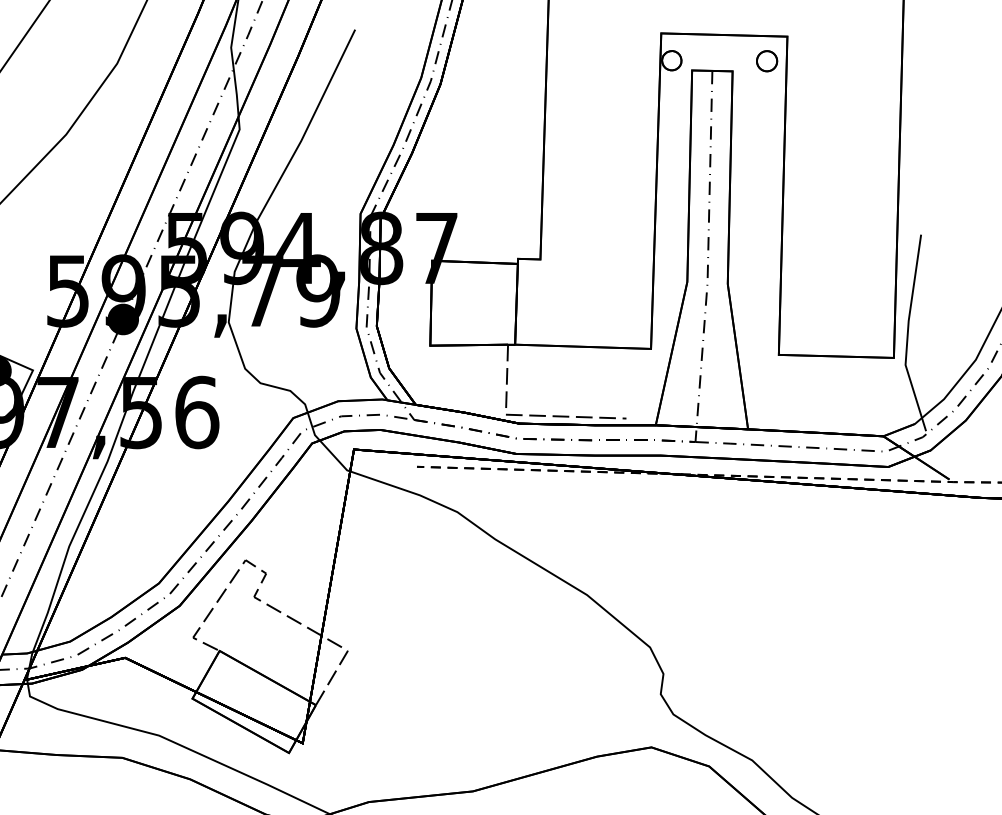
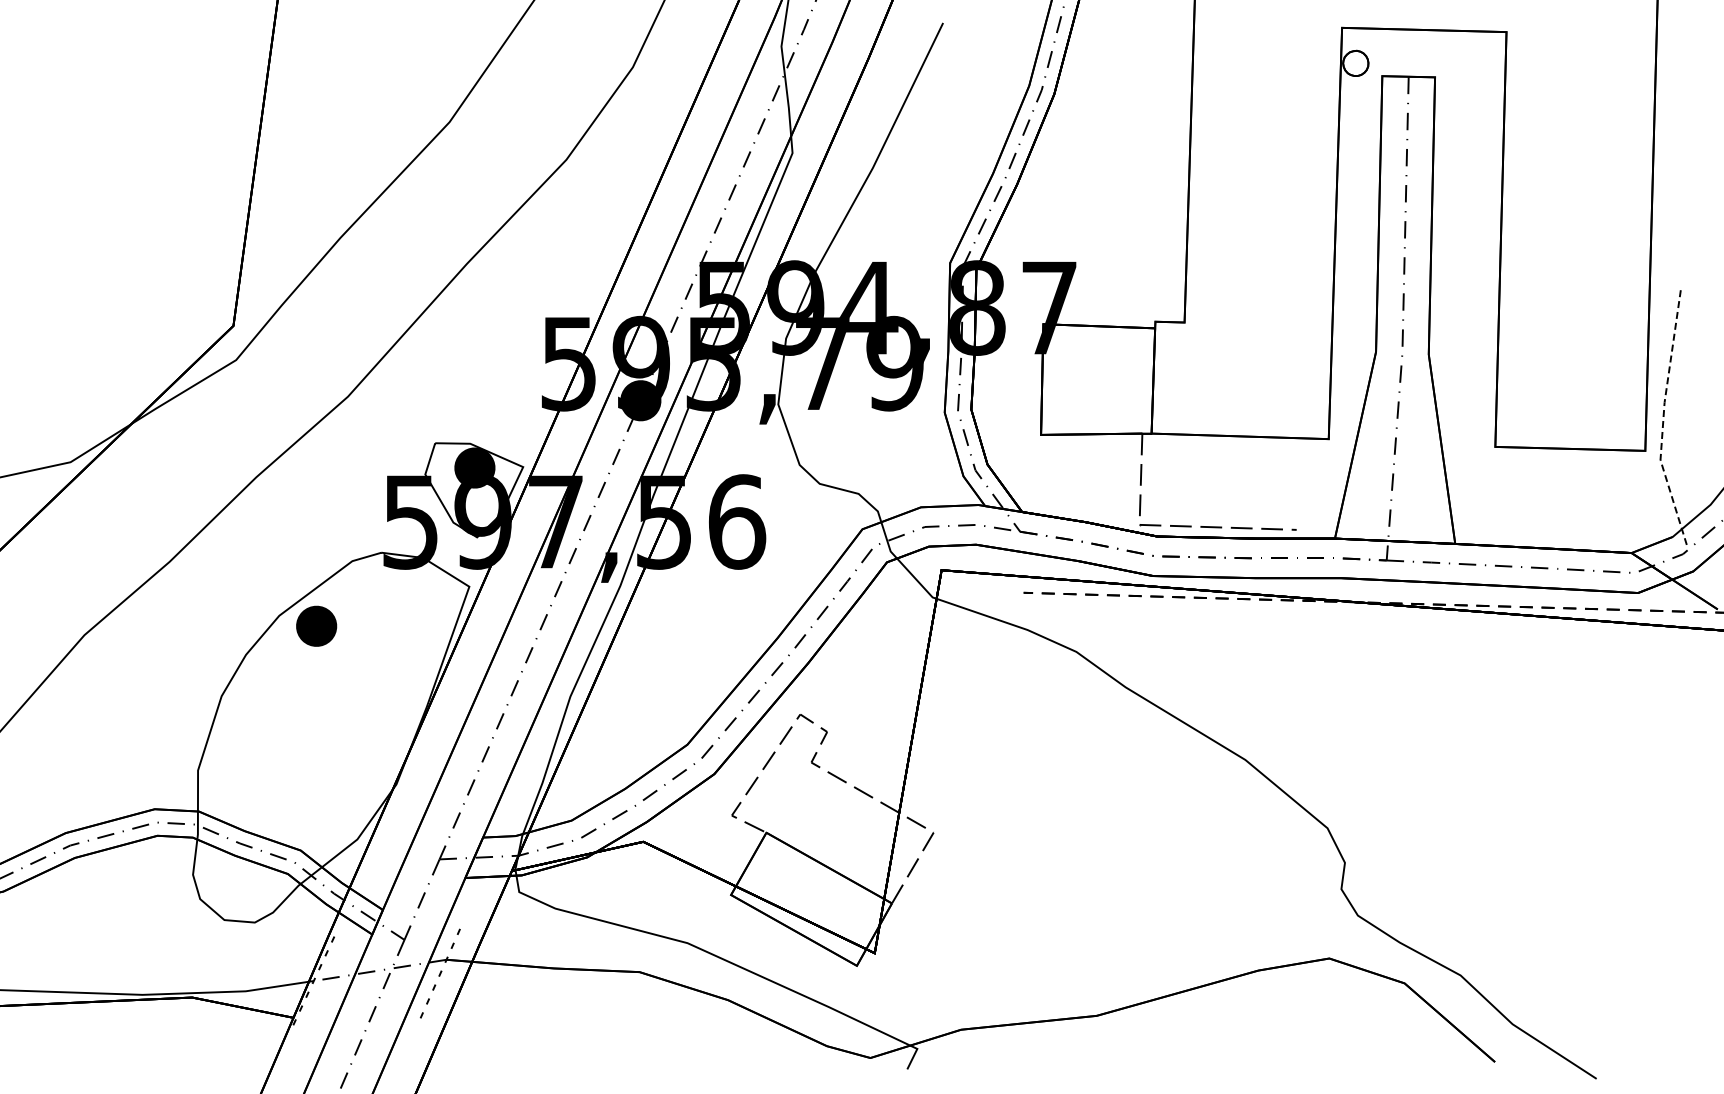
part: (766, 61) -> (1479, 64), removed
line: (907, 334) -> (1663, 420), solid -> dashed

